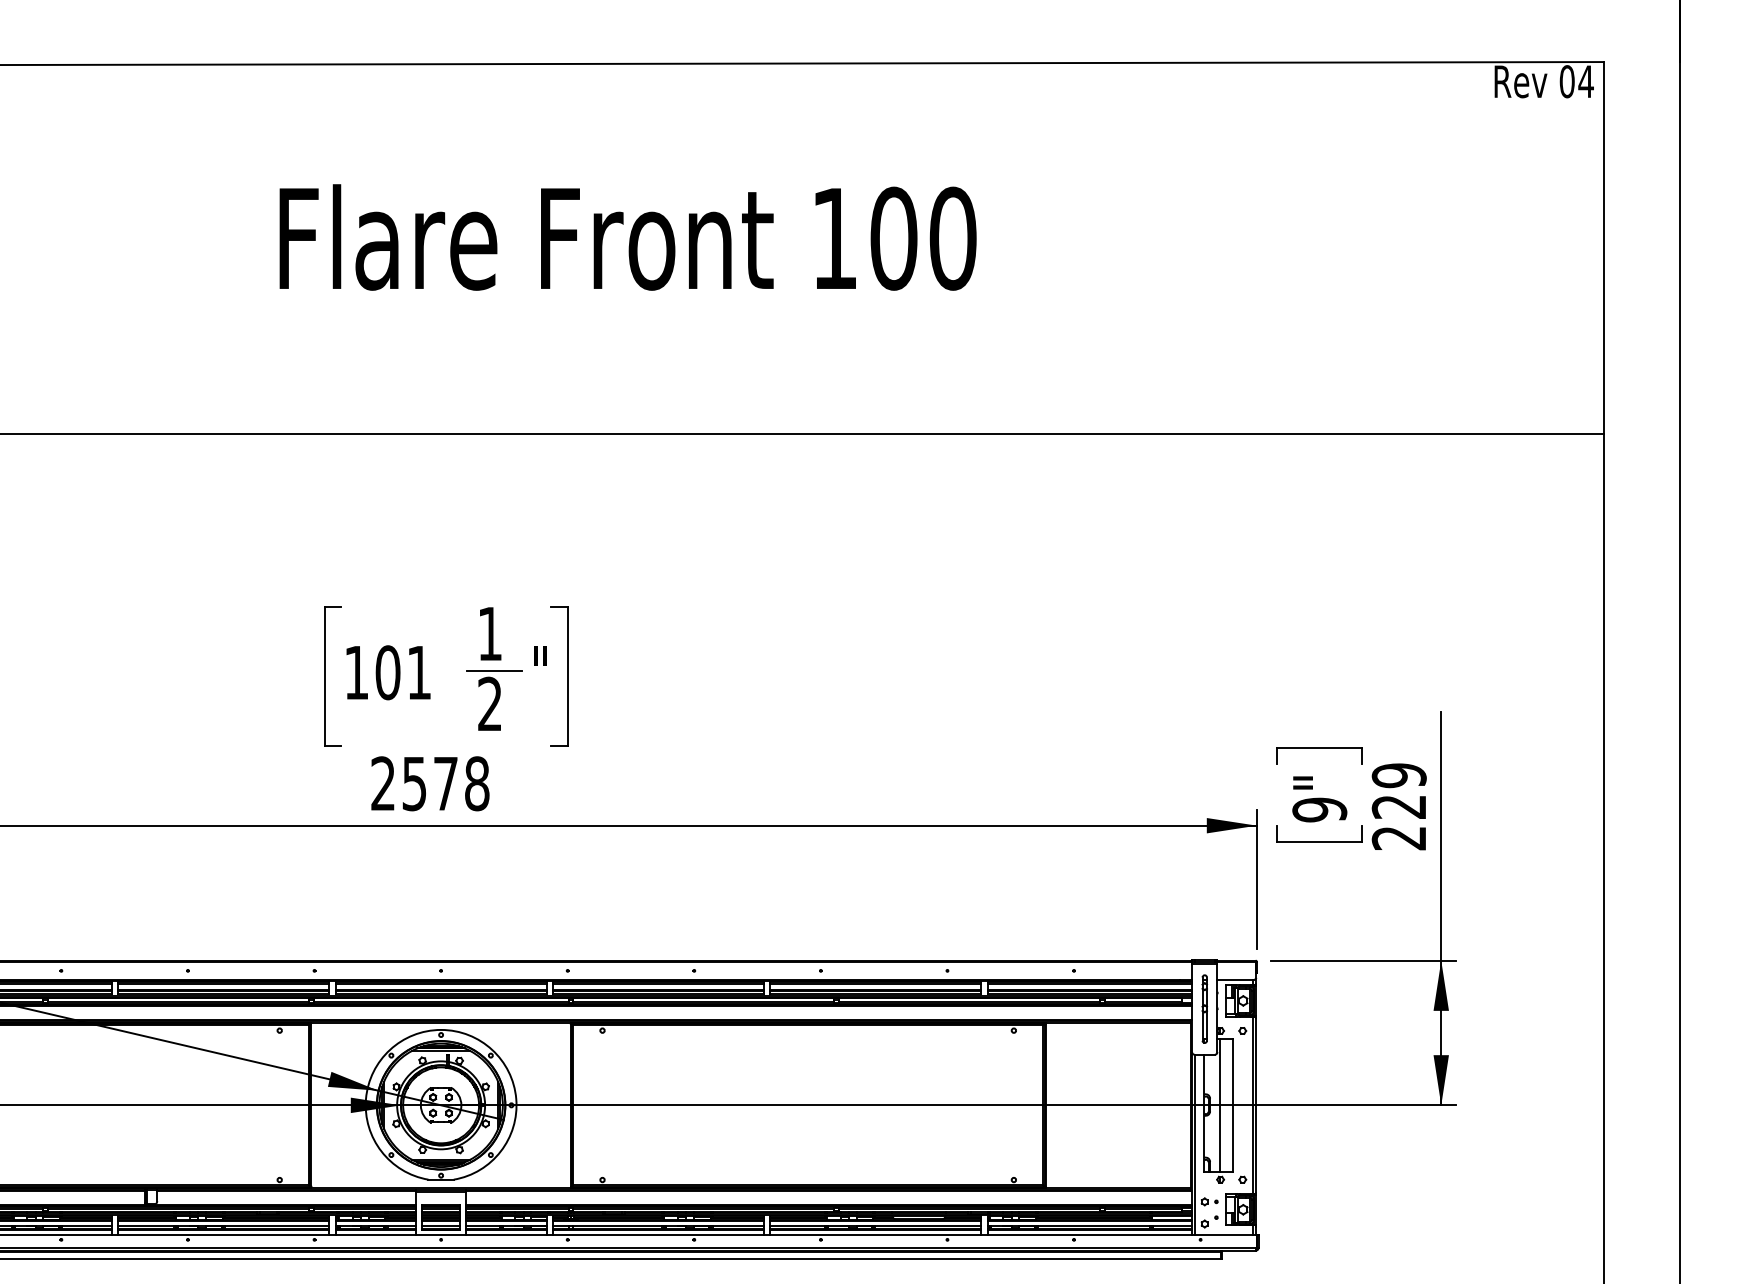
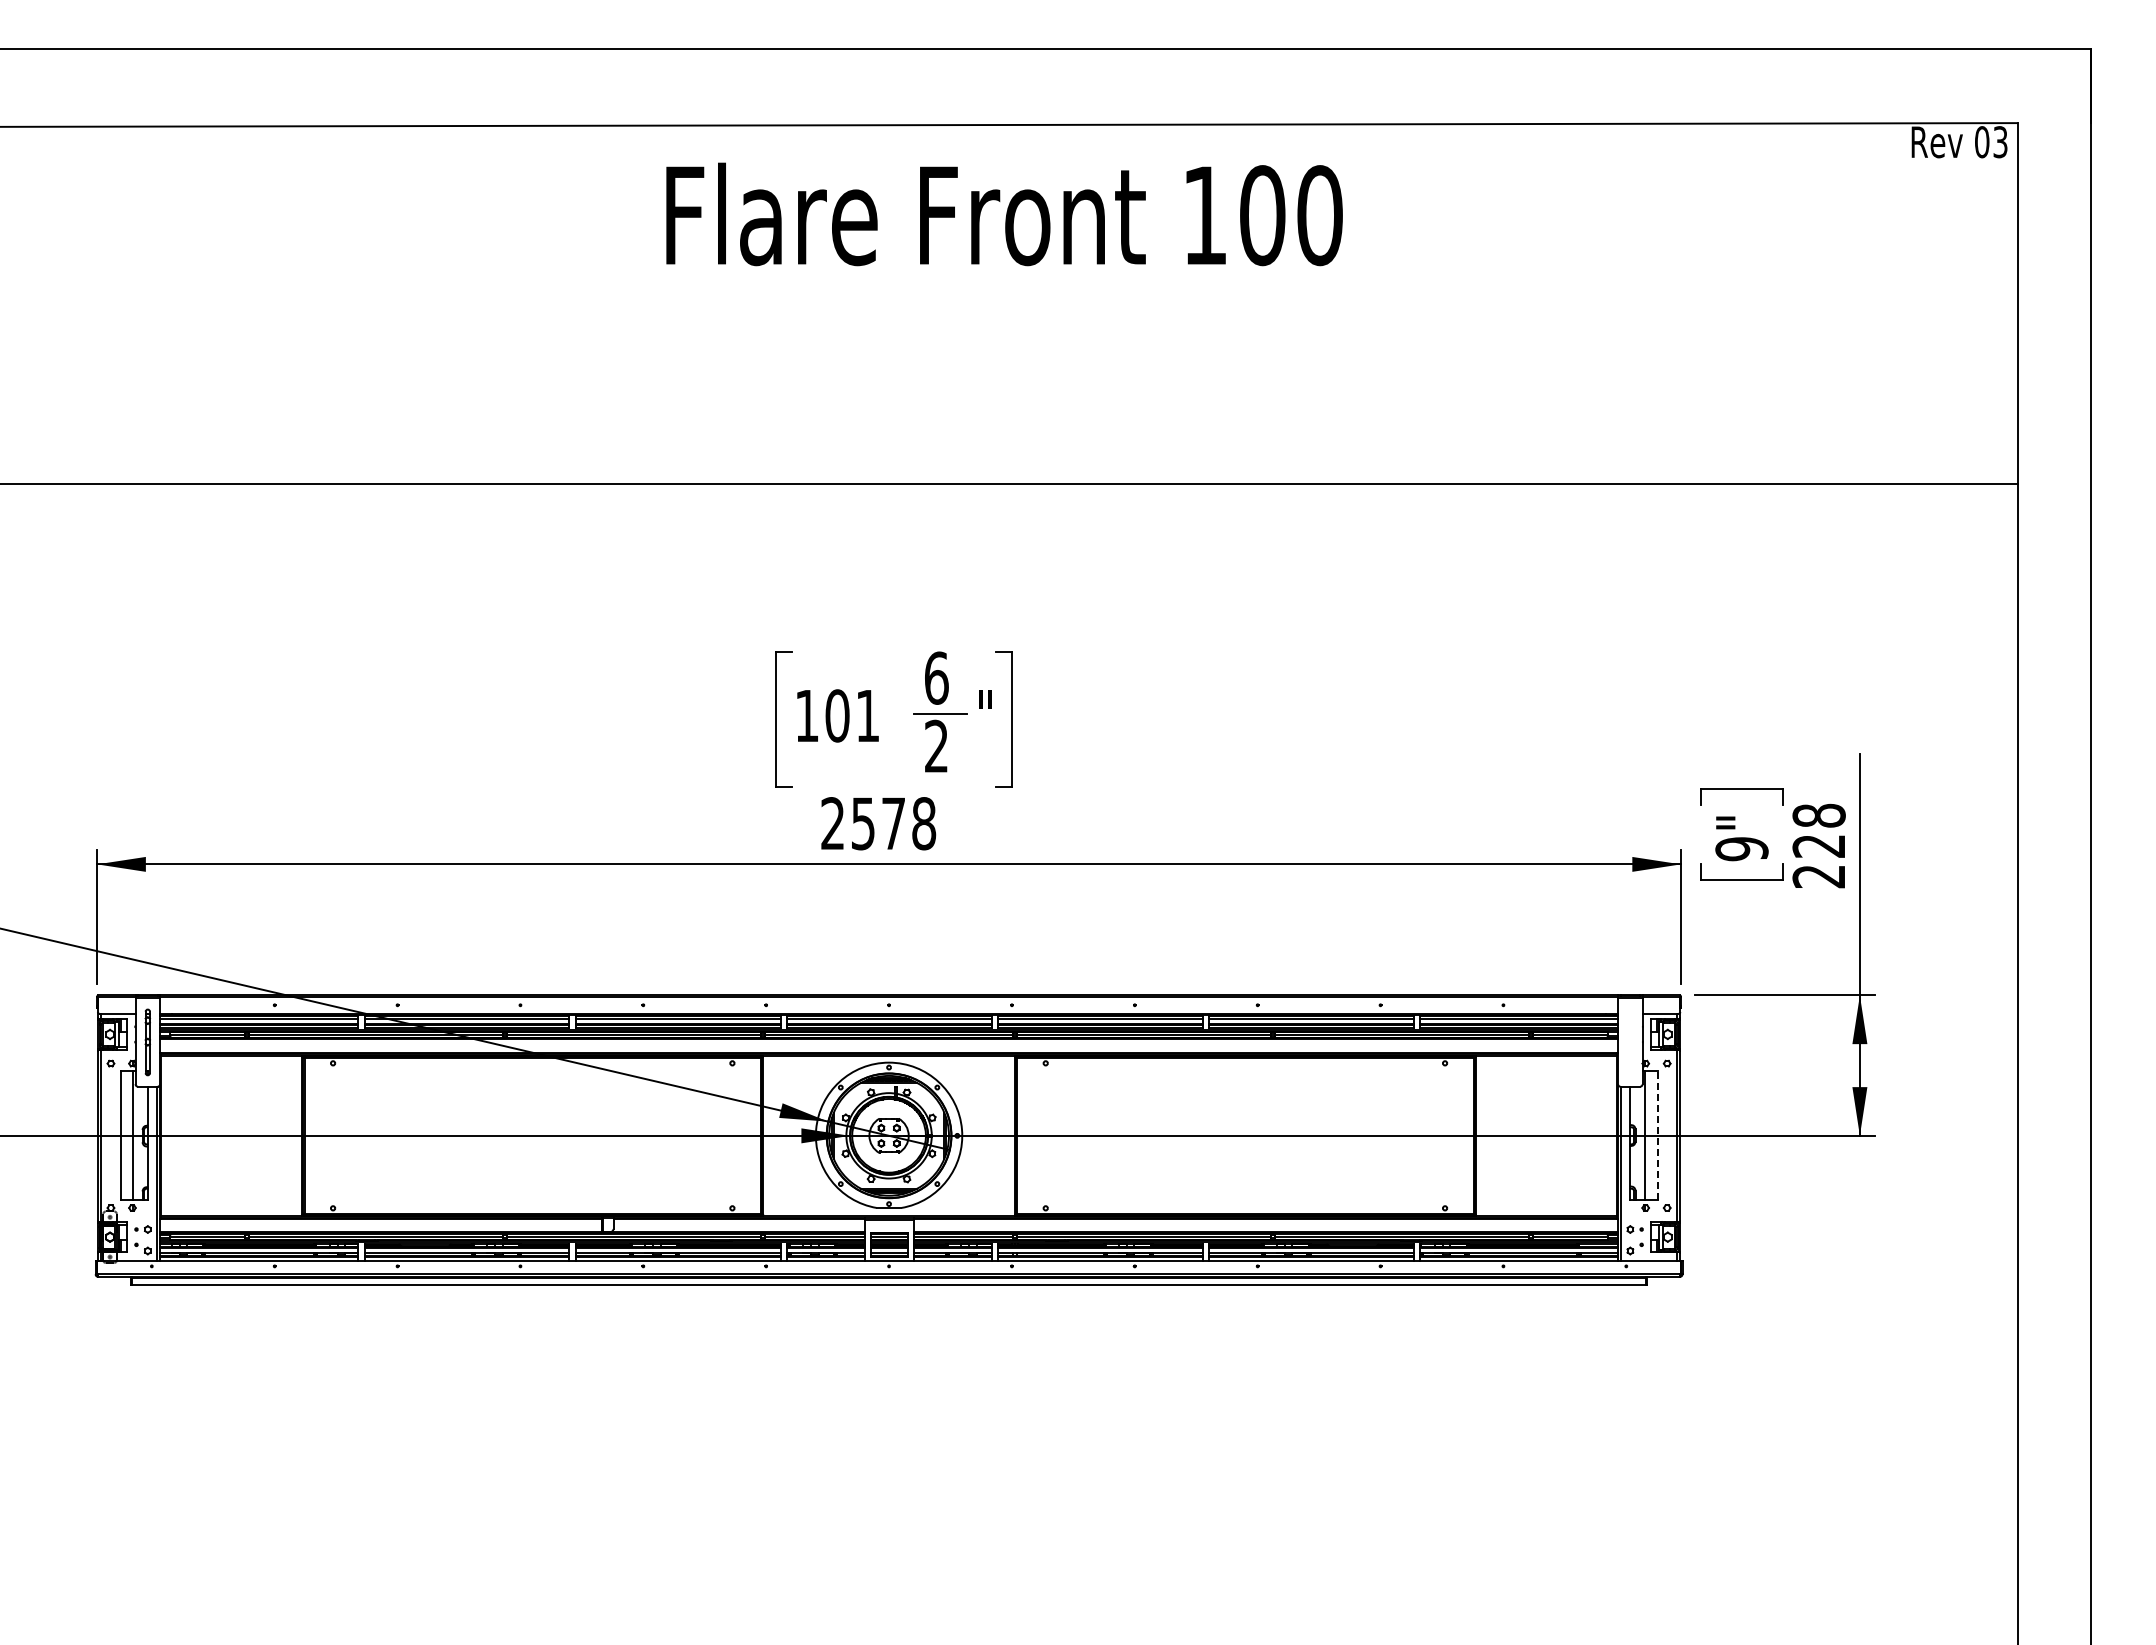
text: (1586, 82) -> (2000, 142), 04 -> 03
text: (628, 237) -> (1004, 214), moved
text: (489, 633) -> (936, 677), 1 -> 6
text: (1398, 775) -> (1818, 815), 229 -> 228
part: (1204, 1009) -> (1630, 1042), removed
line: (1232, 1105) -> (1657, 1135), solid -> dashed

